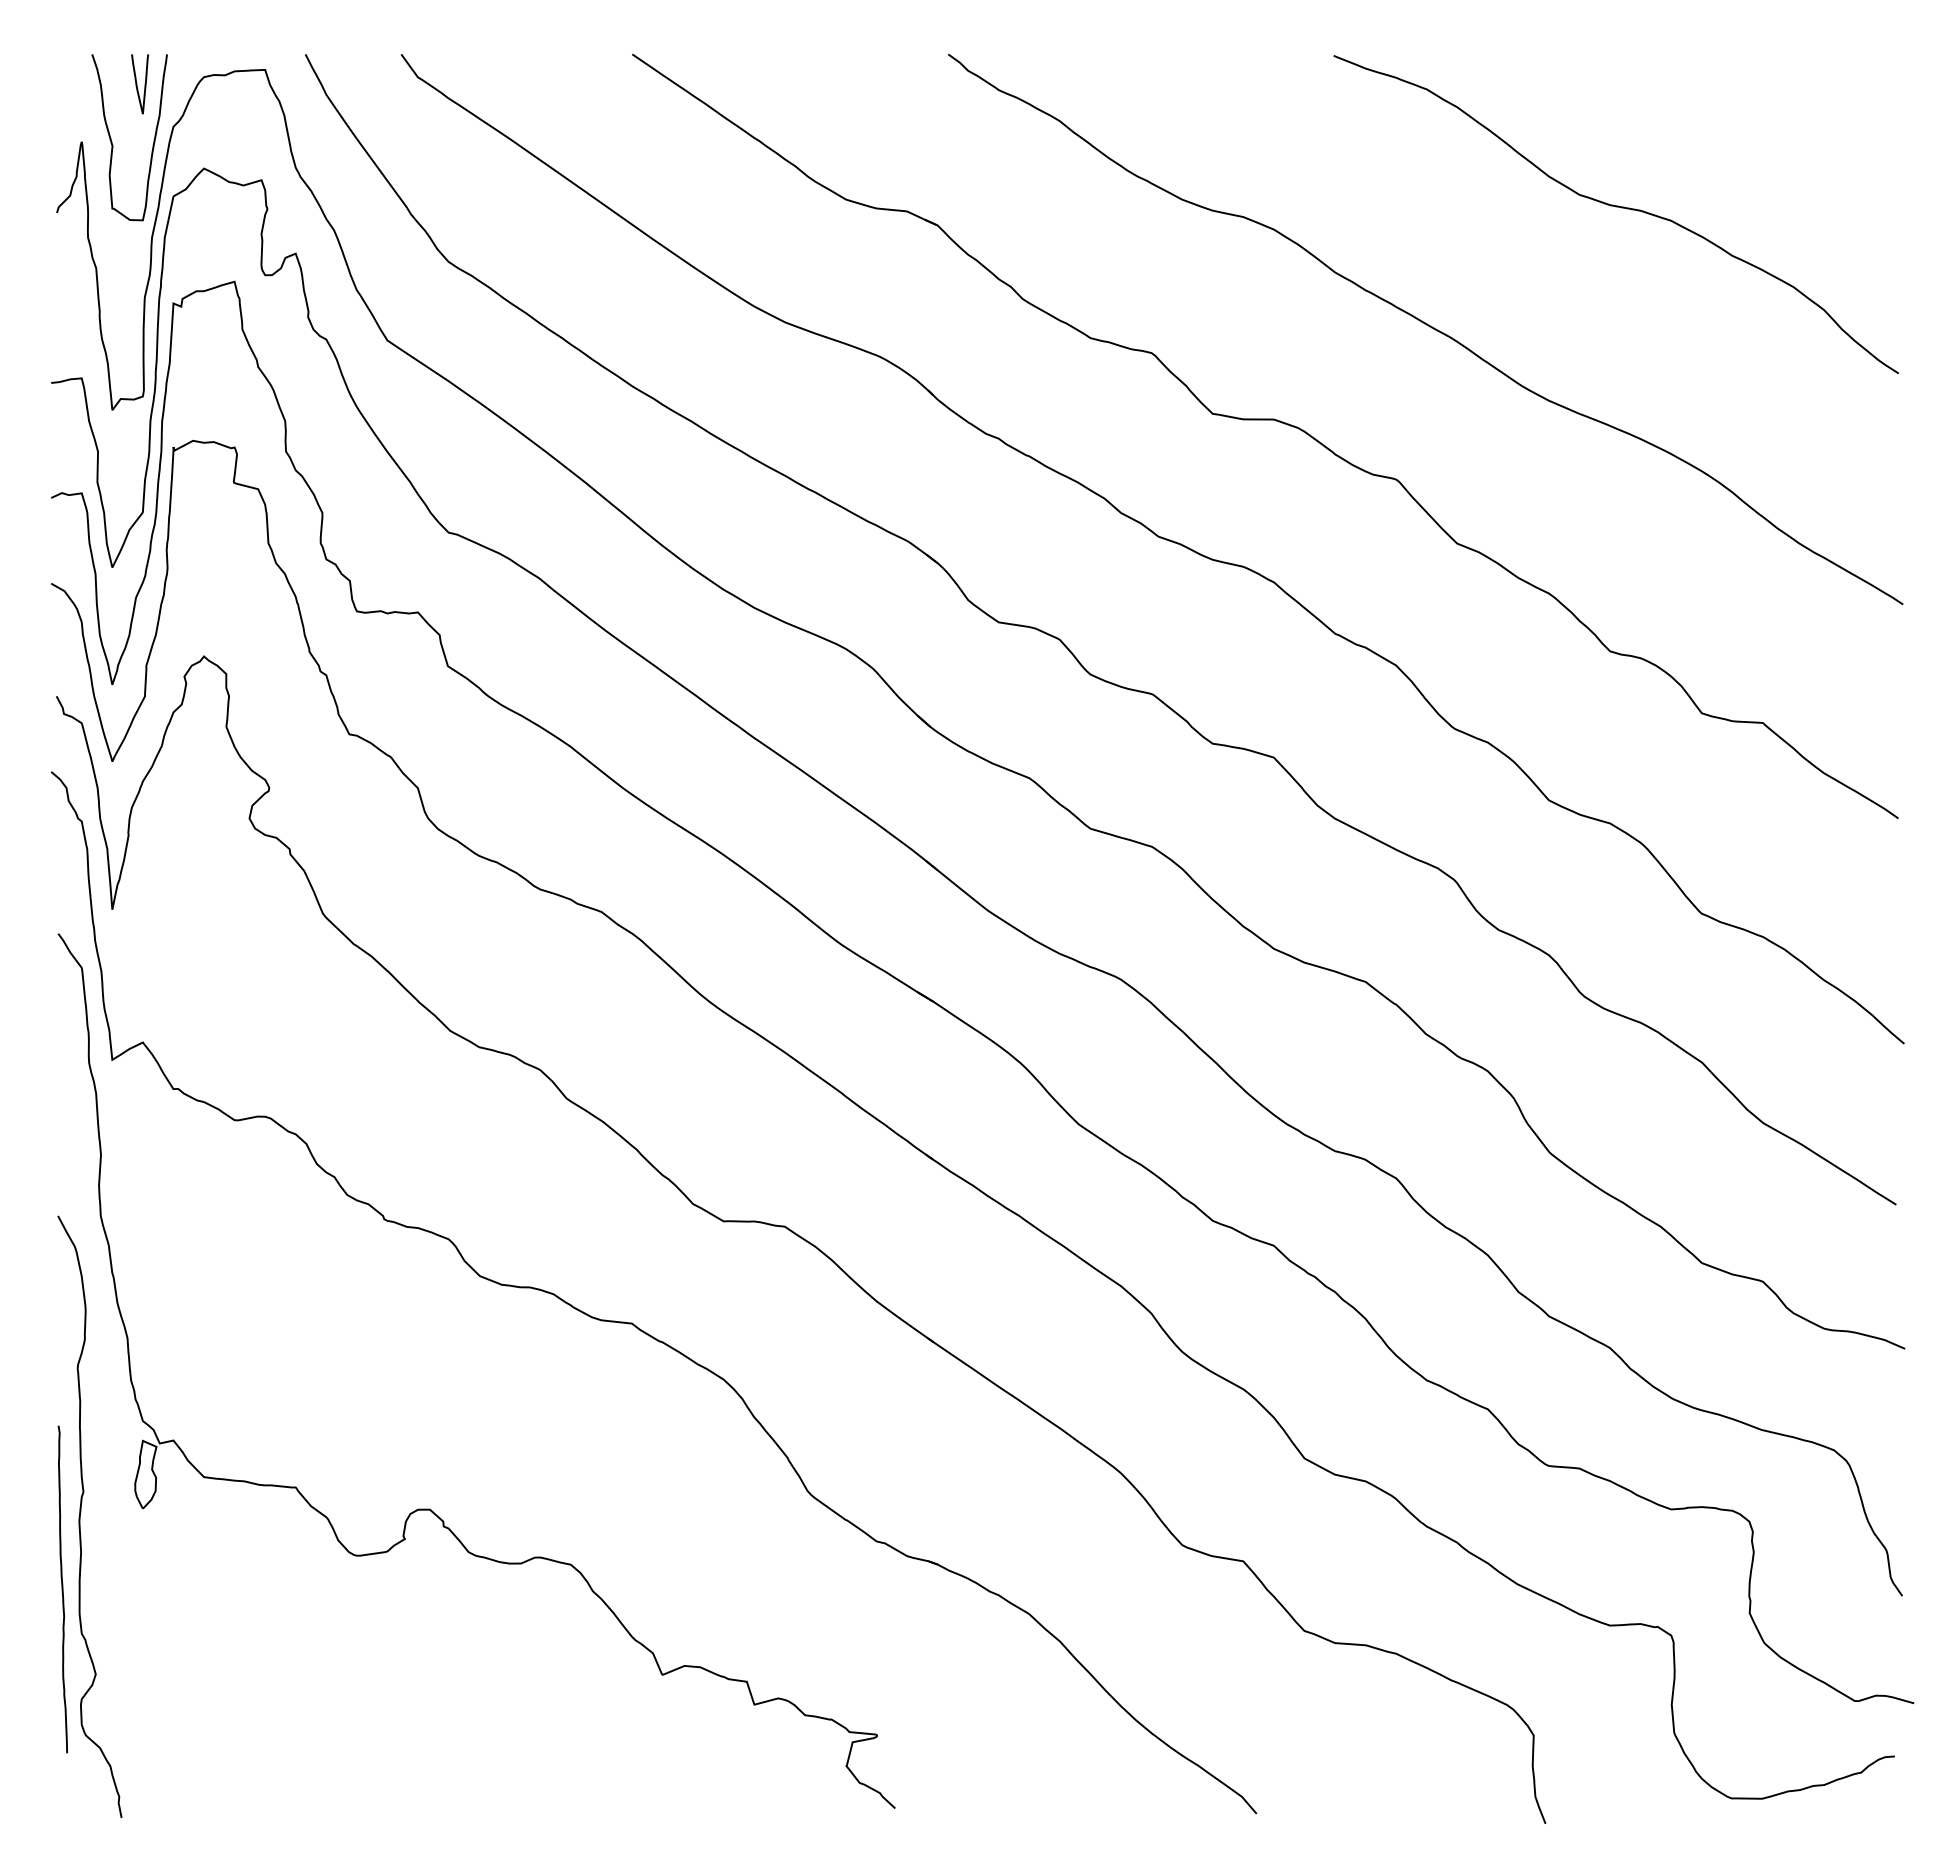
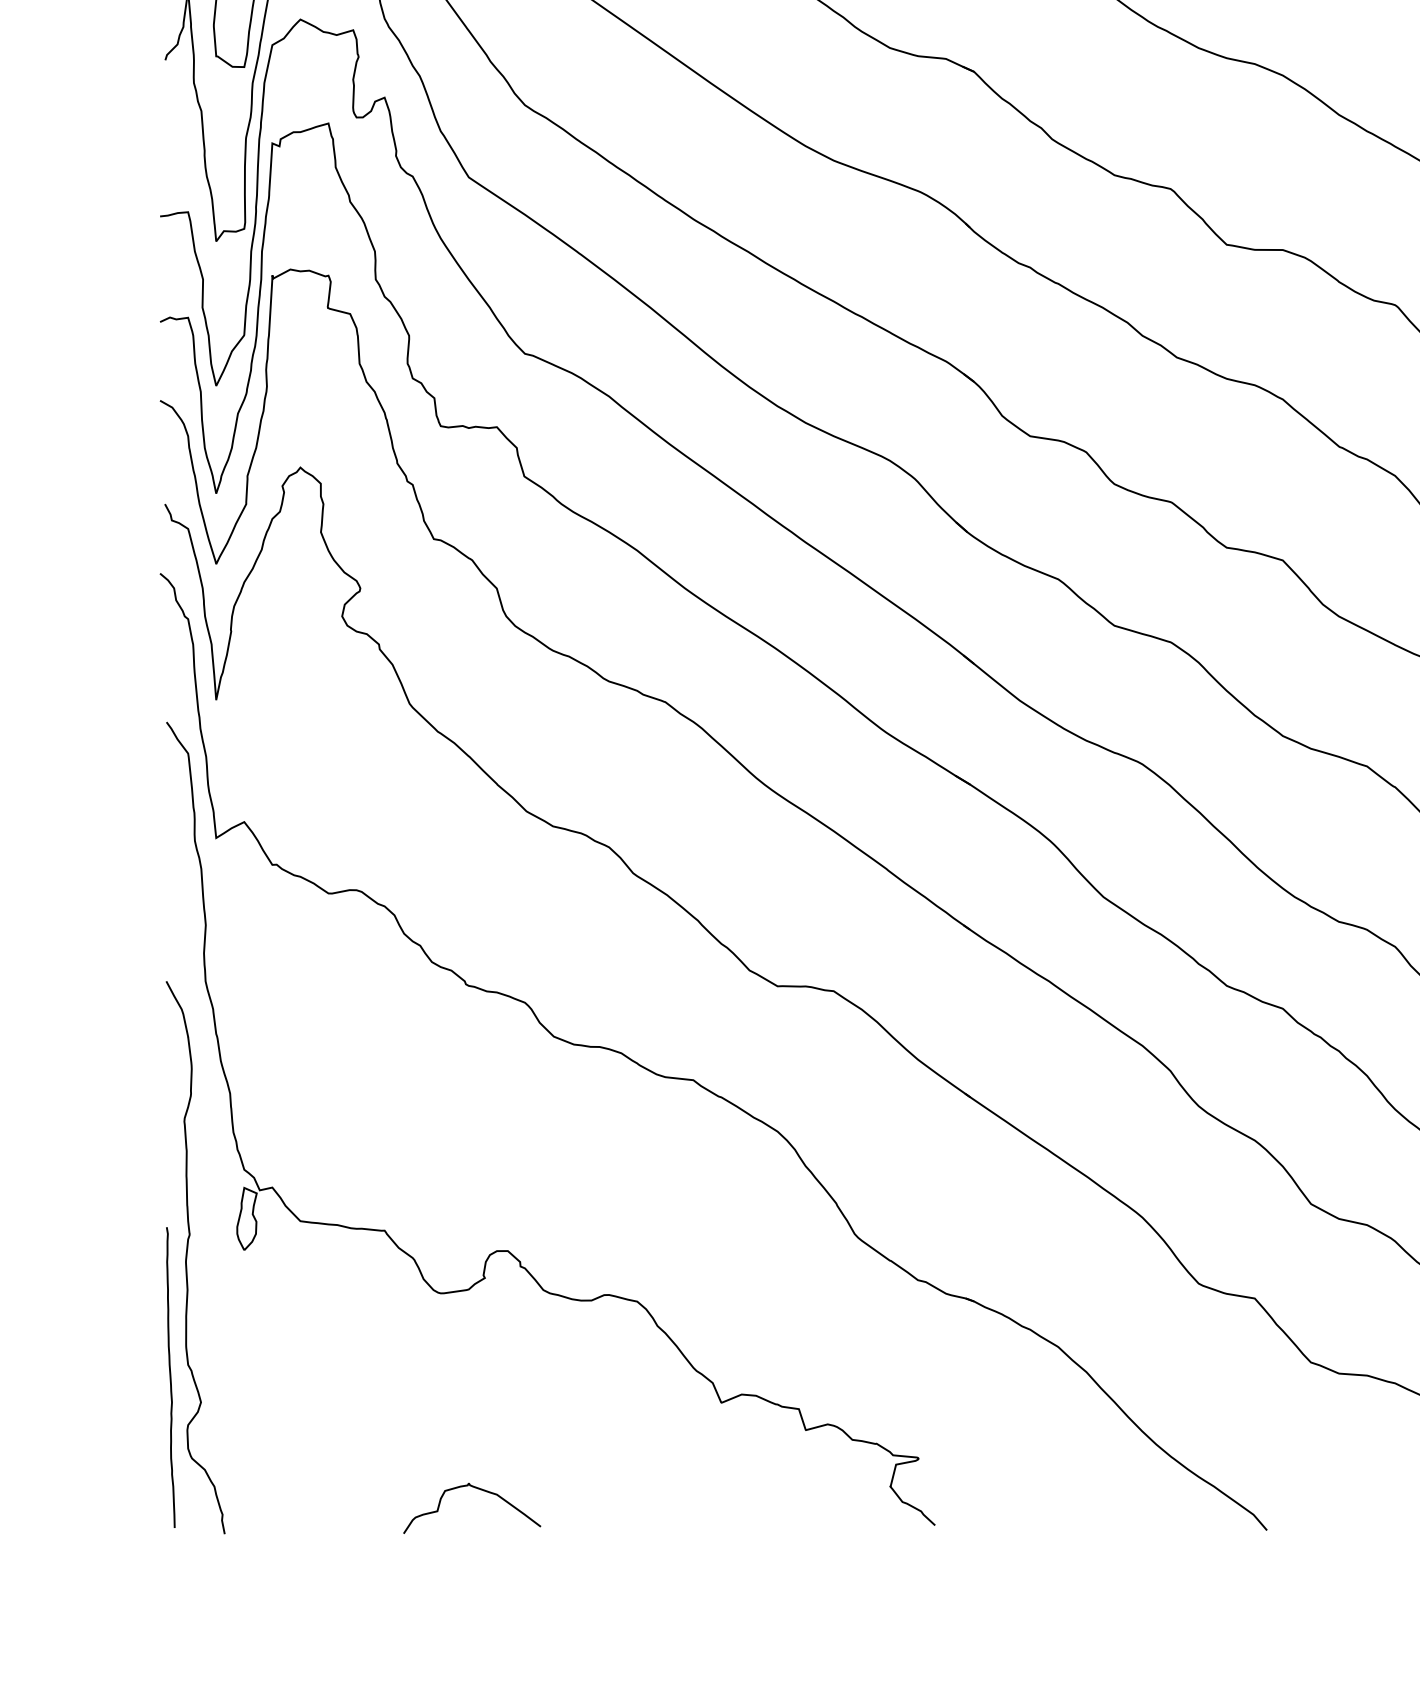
curve: (62, 1589) -> (170, 1377), moved
curve: (398, 1769) -> (479, 1489), added

